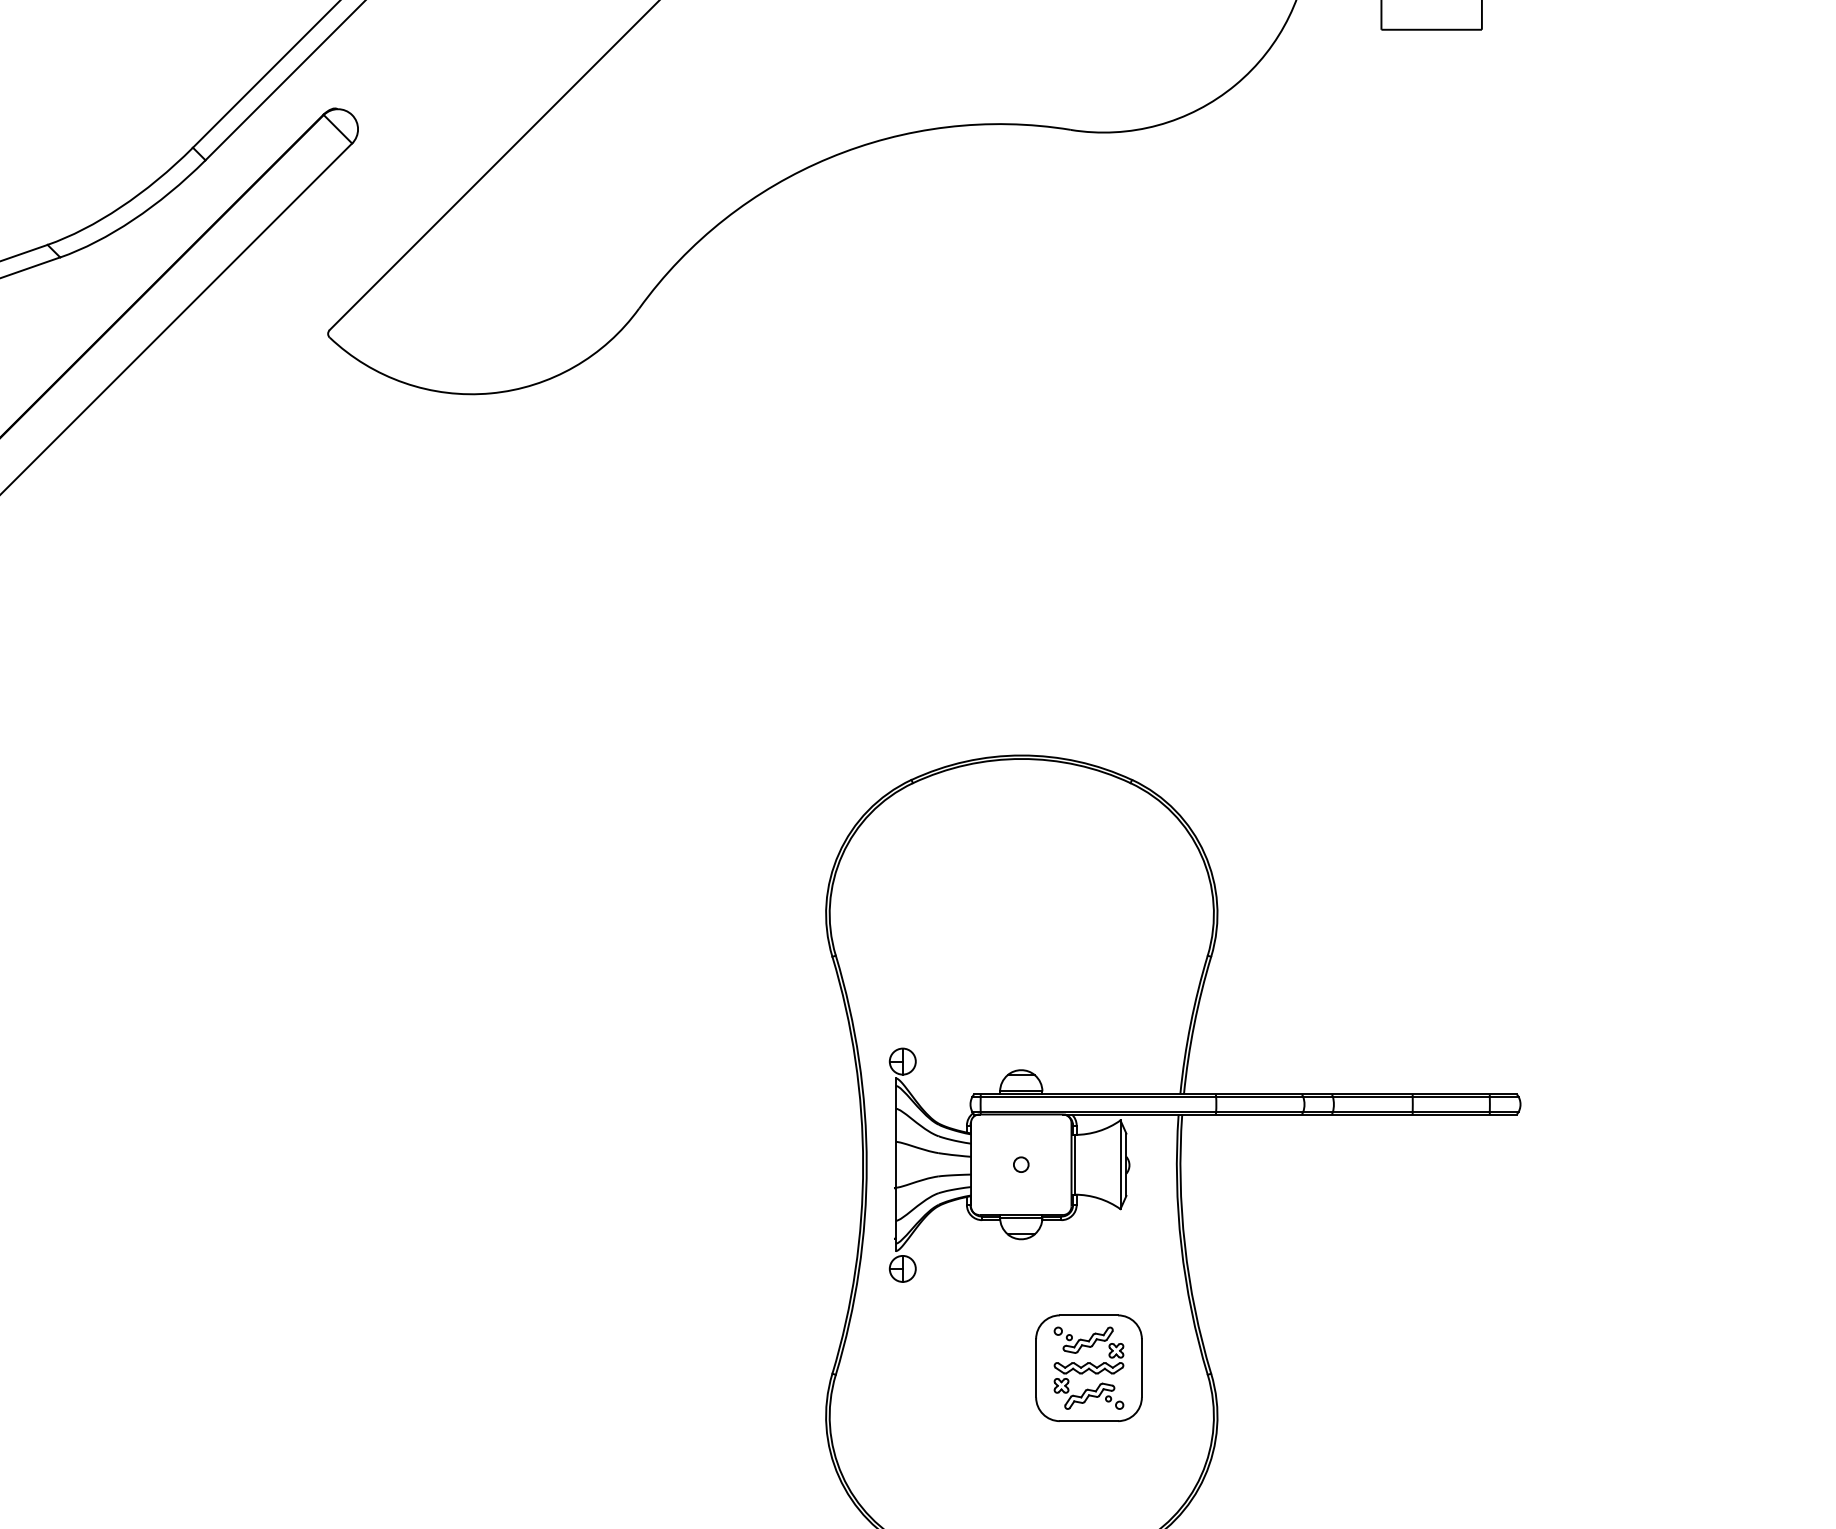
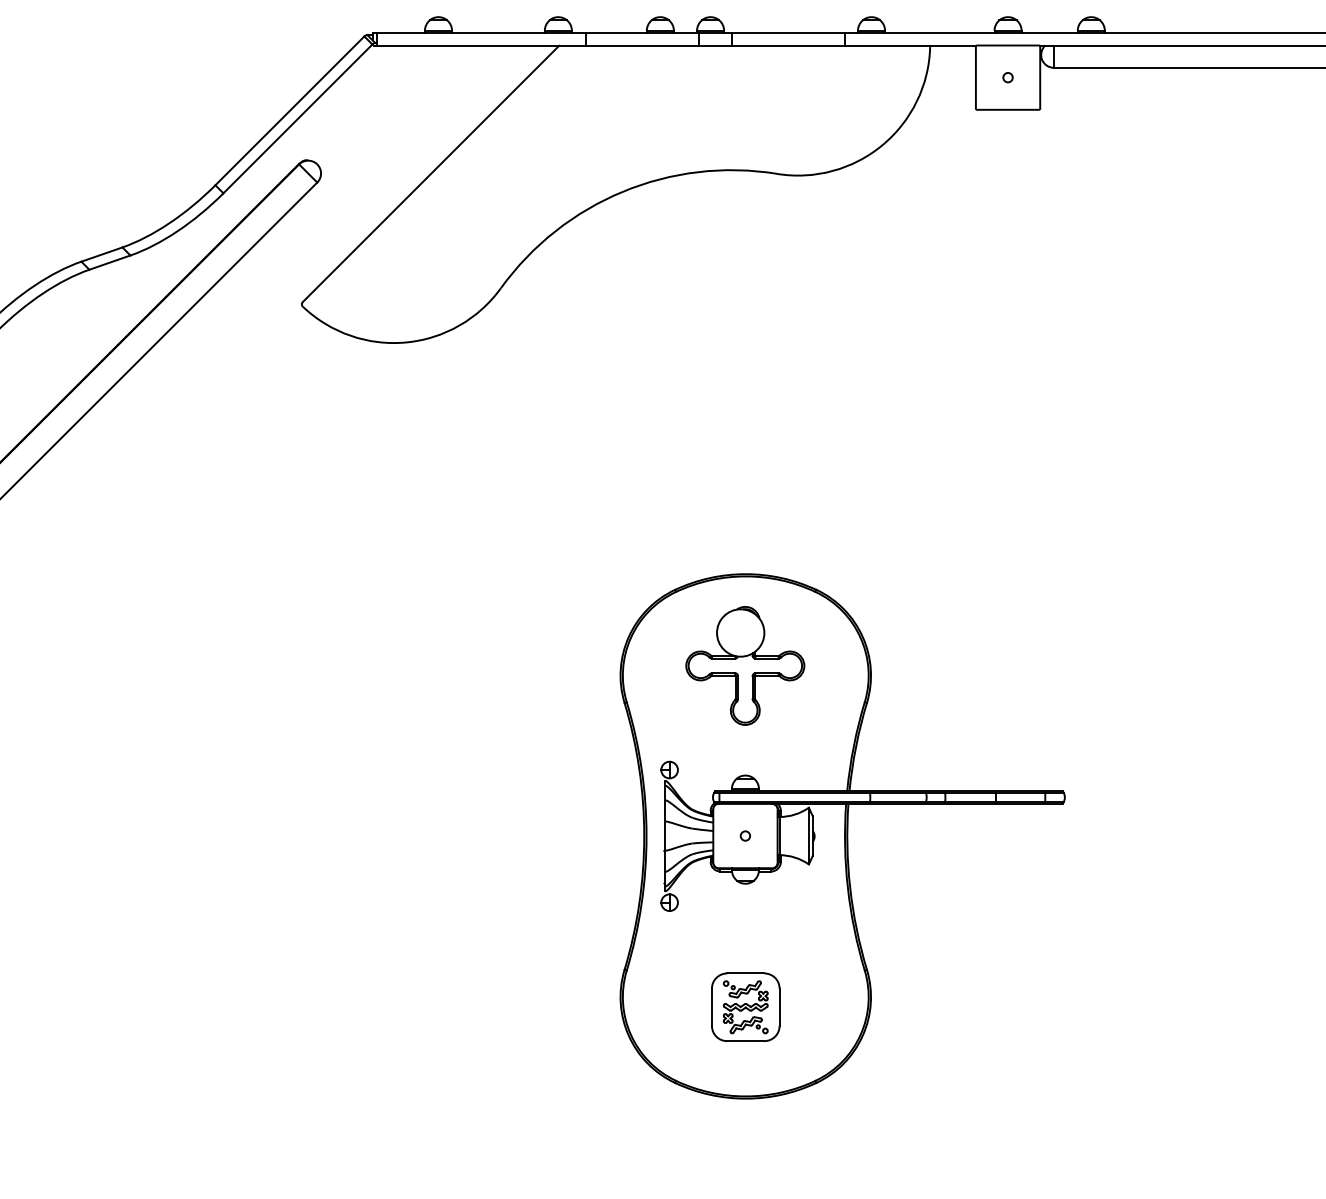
part: (1021, 898) -> (745, 665), added
part: (1088, 1367) -> (745, 1006), moved

